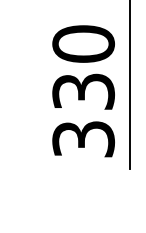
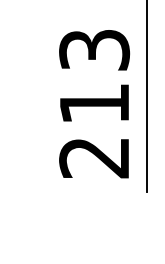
text: (83, 91) -> (94, 103), 330 -> 213

